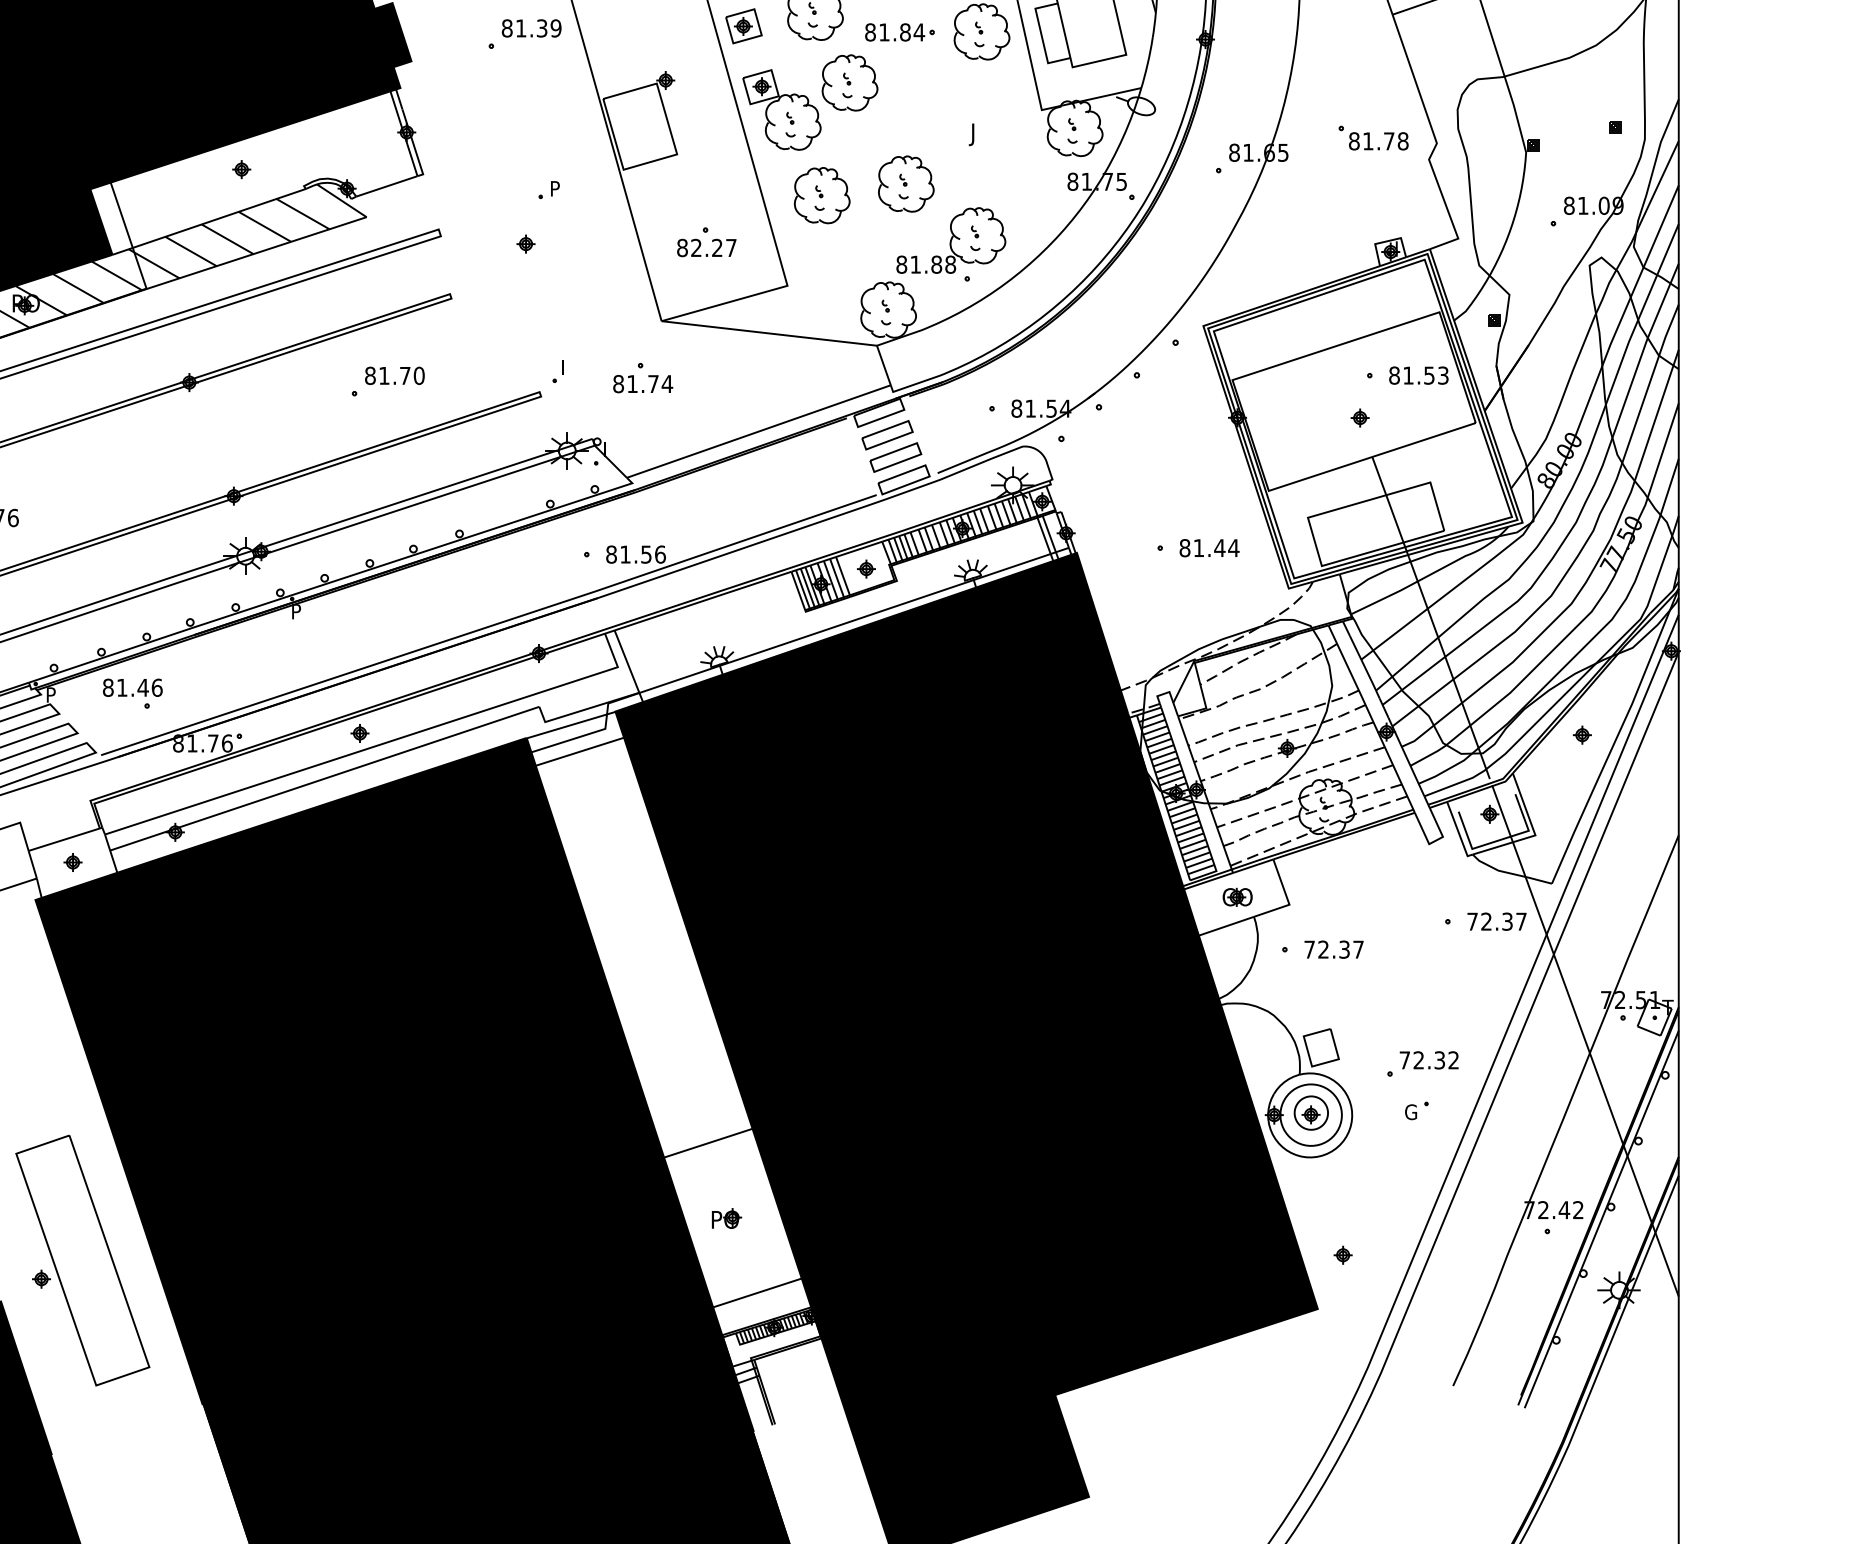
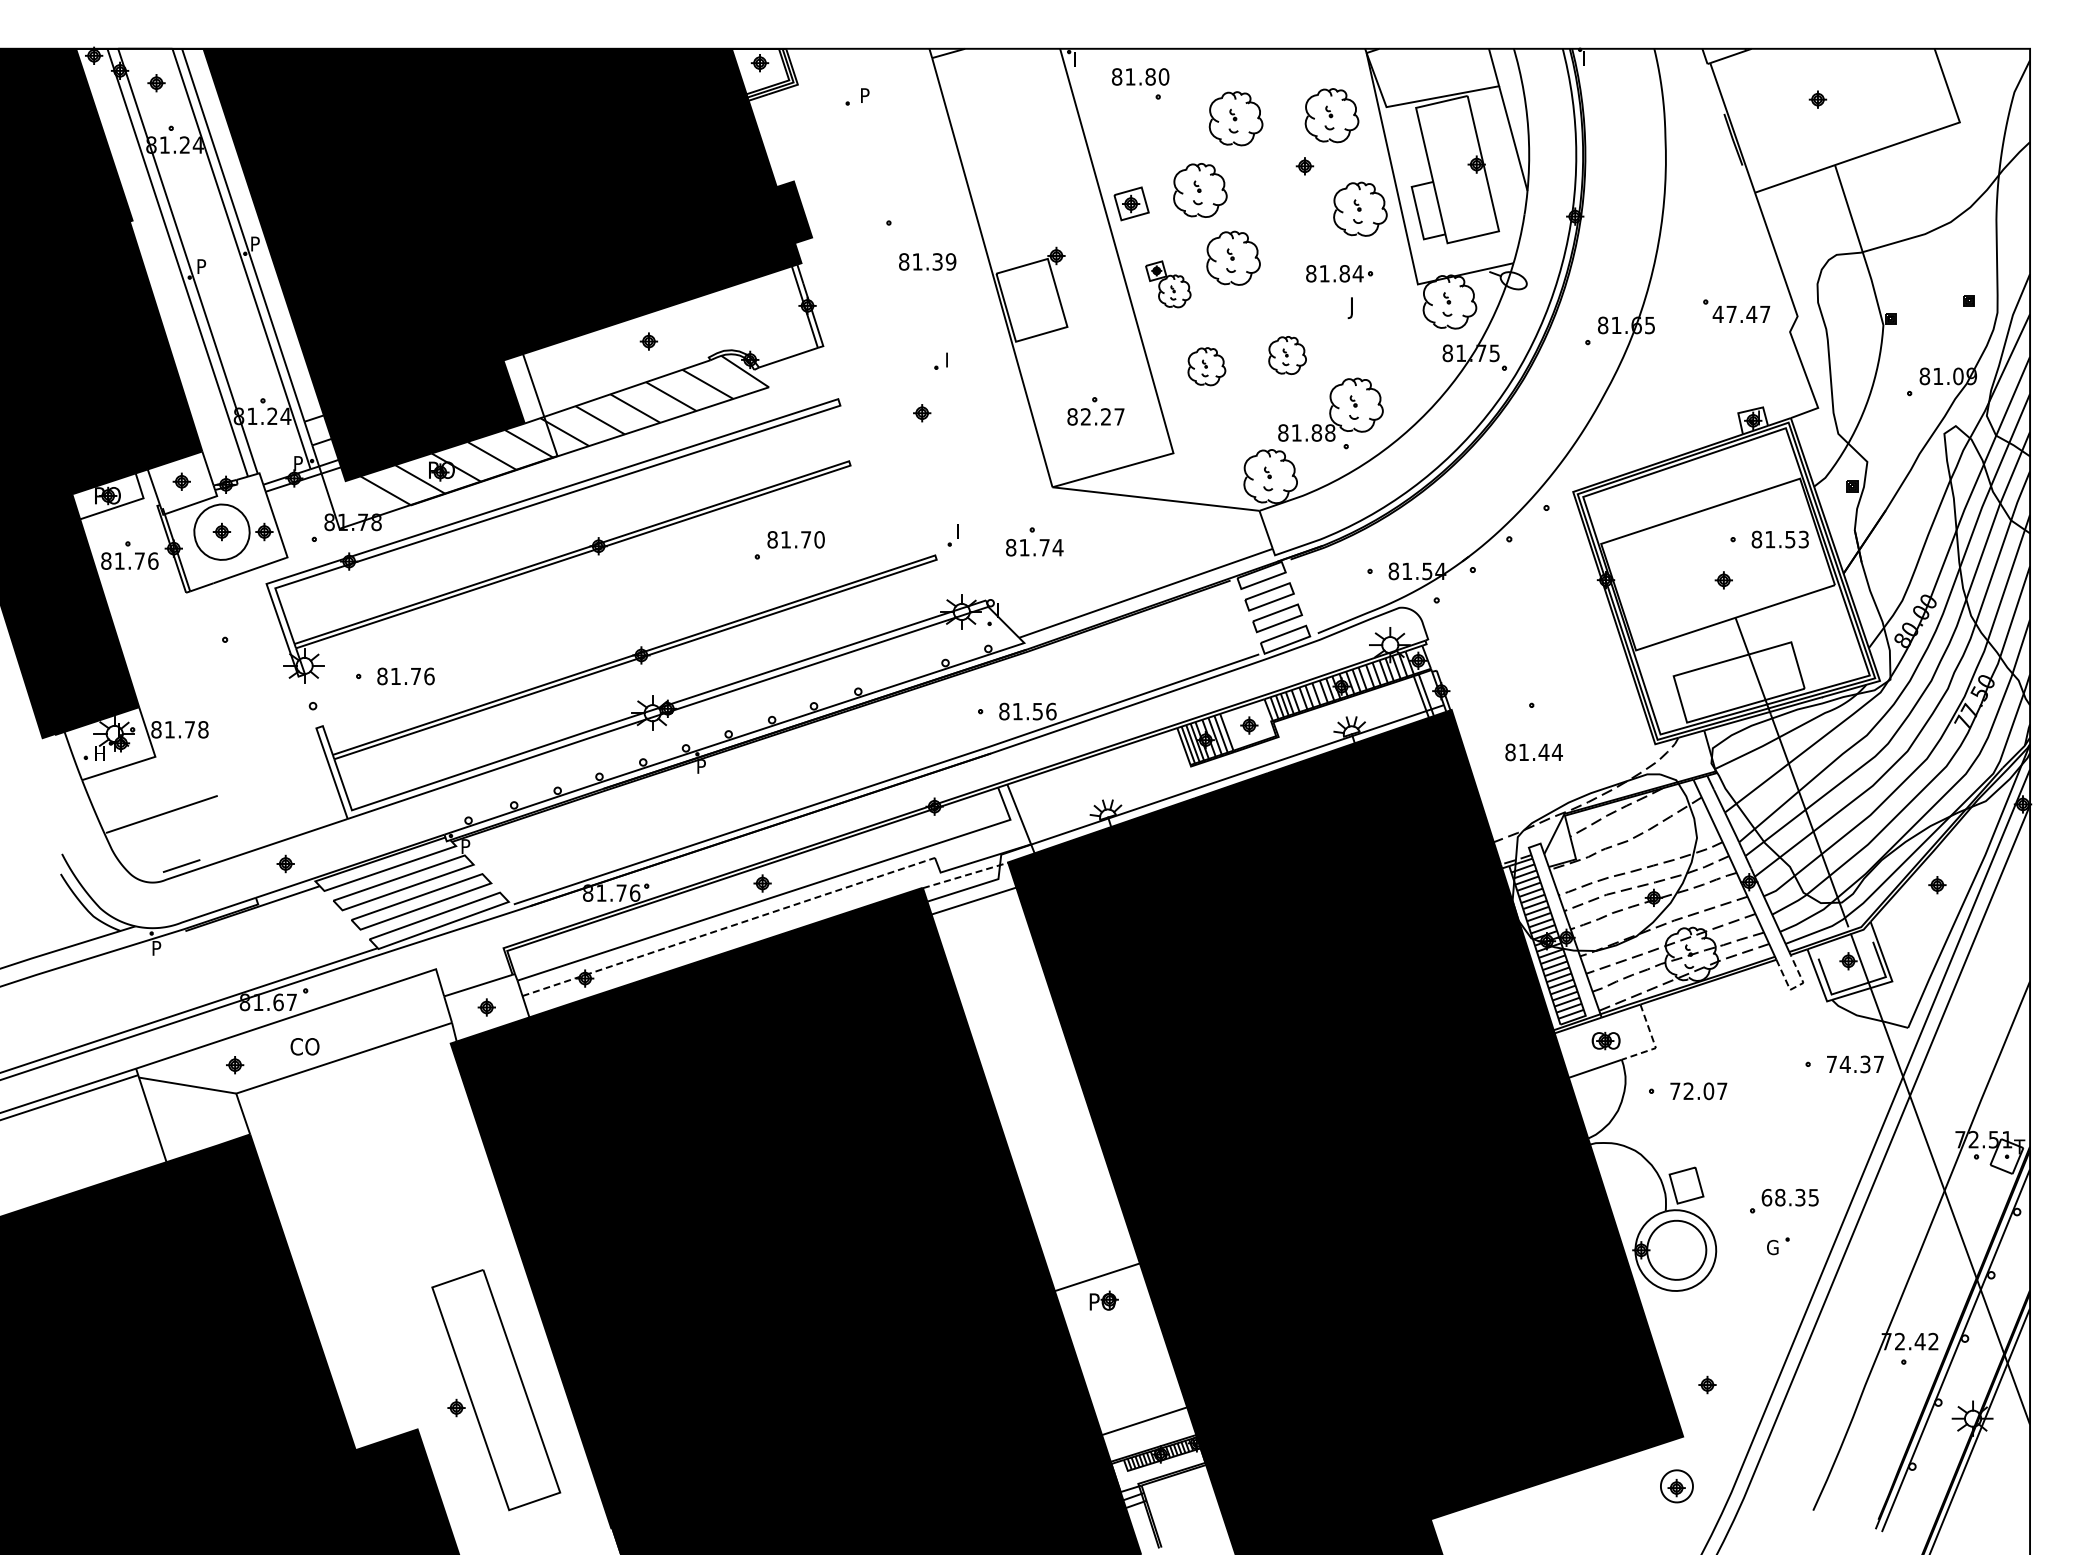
text: (531, 28) -> (927, 261), moved
part: (899, 32) -> (1339, 273), moved
part: (782, 110) -> (1168, 284), size x0.6
text: (1378, 141) -> (1741, 314), 81.78 -> 47.47
part: (906, 184) -> (1287, 355), size x0.7
text: (556, 185) -> (951, 356), P -> I
part: (821, 195) -> (1206, 366), size x0.7
text: (1208, 548) -> (1533, 752), moved
part: (133, 692) -> (544, 844), removed
line: (572, 725) -> (966, 875), solid -> dashed
line: (324, 778) -> (728, 926), solid -> dashed
line: (1434, 841) -> (1795, 987), solid -> dashed
line: (1287, 900) -> (1654, 1044), solid -> dashed
text: (1485, 920) -> (1844, 1063), 72.37 -> 74.37
text: (1344, 949) -> (1708, 1091), 72.37 -> 72.07
text: (1428, 1060) -> (1789, 1197), 72.32 -> 68.35
part: (1310, 1113) -> (1676, 1486), moved
part: (726, 1218) -> (1103, 1300), moved

